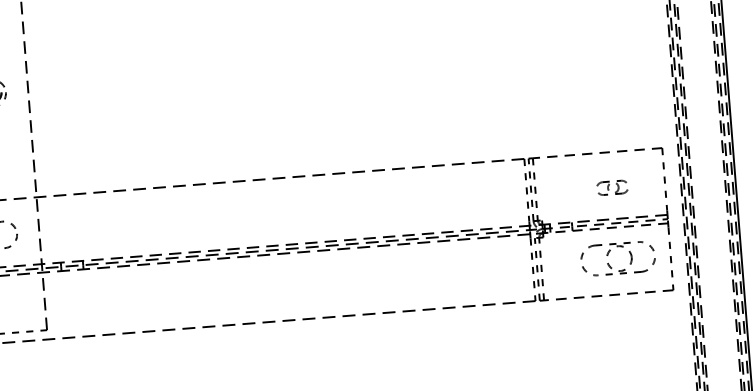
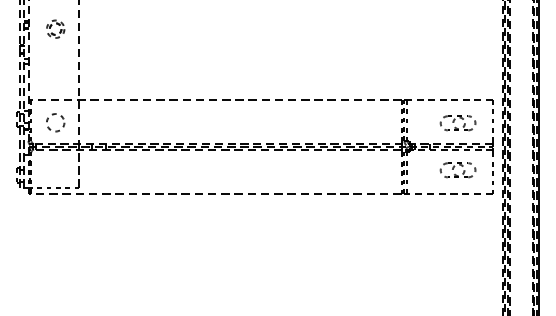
part: (611, 188) -> (457, 123), size x1.67
part: (617, 259) -> (457, 170), size x0.71

